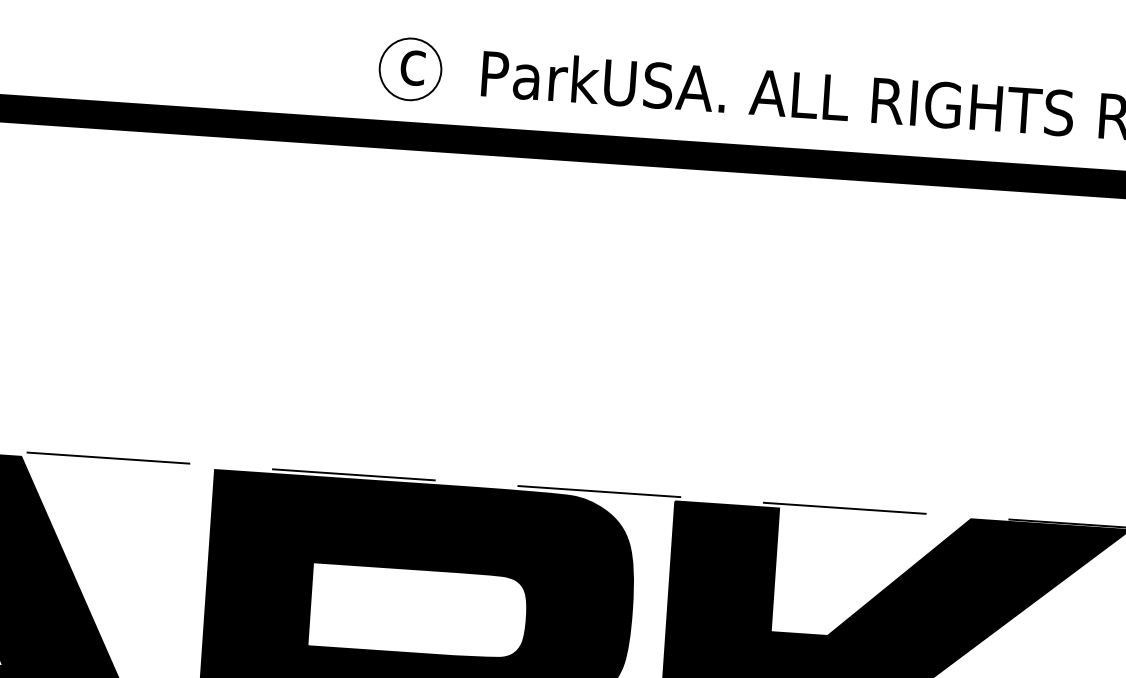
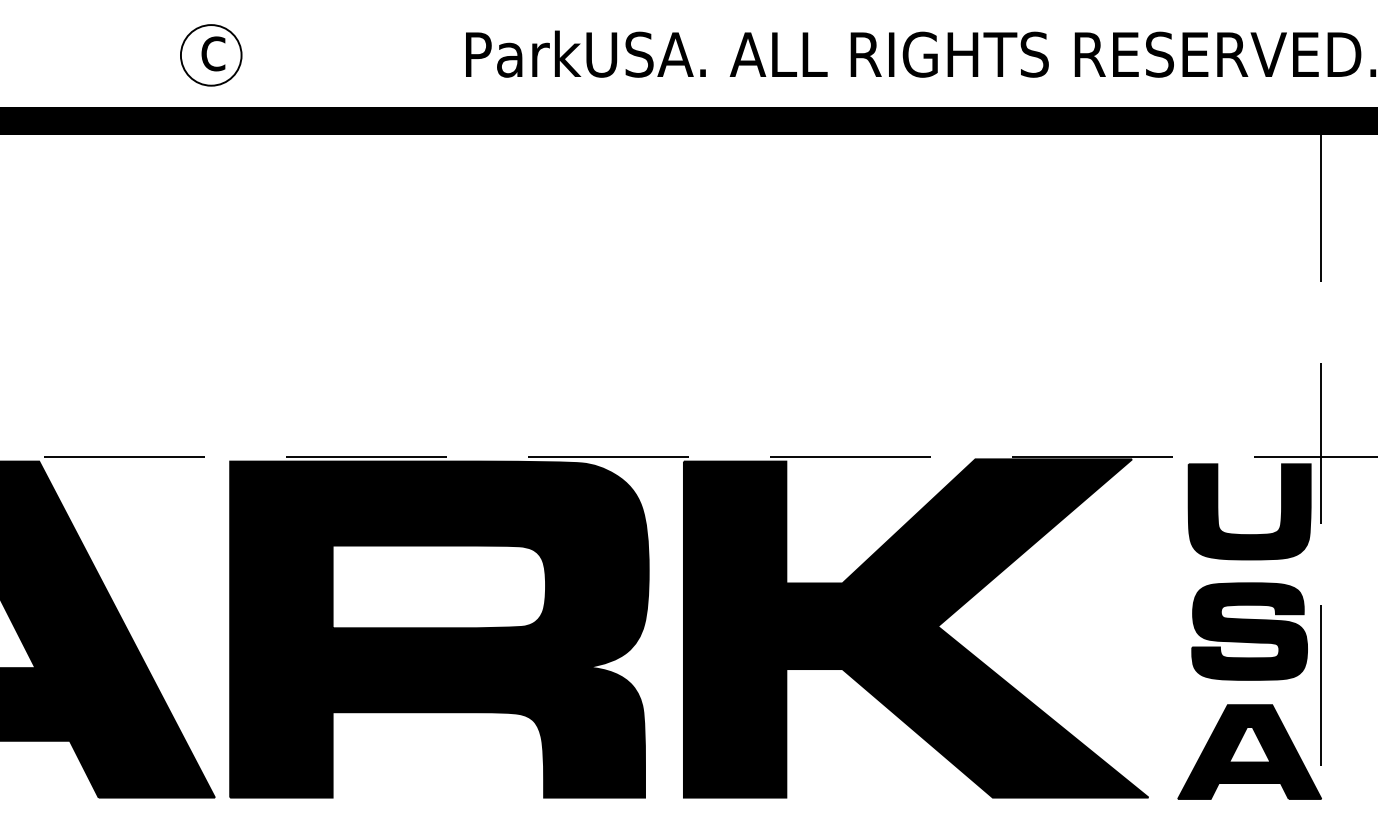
part: (410, 69) -> (211, 55), moved

